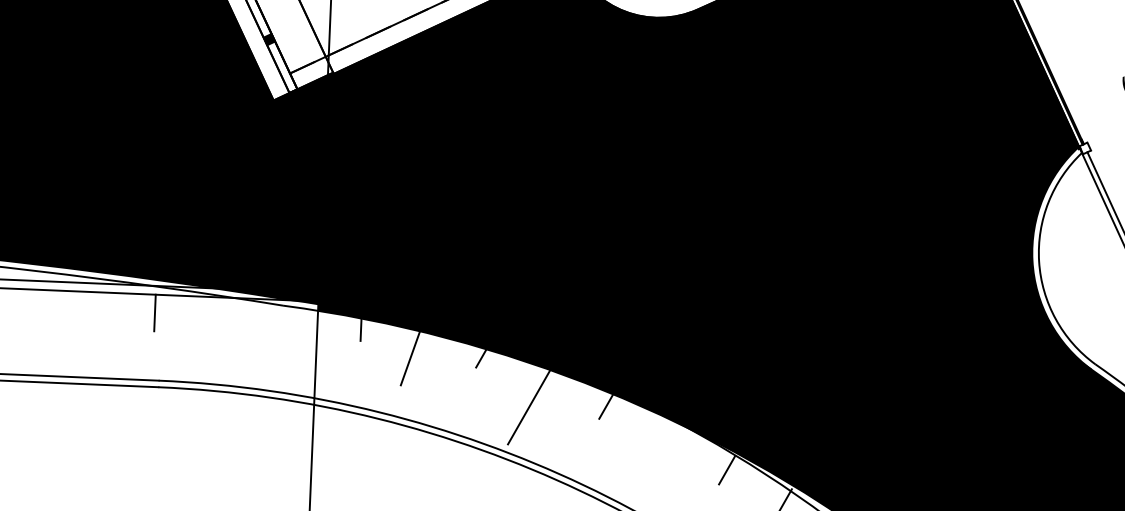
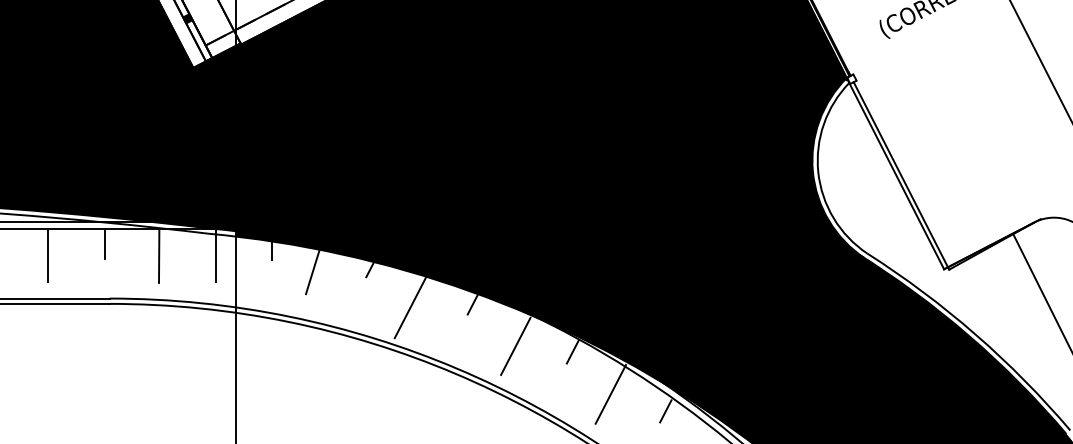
line: (85, 324) -> (48, 255), added
line: (222, 330) -> (159, 255), added
line: (291, 332) -> (215, 255), added
line: (656, 459) -> (515, 345), added

